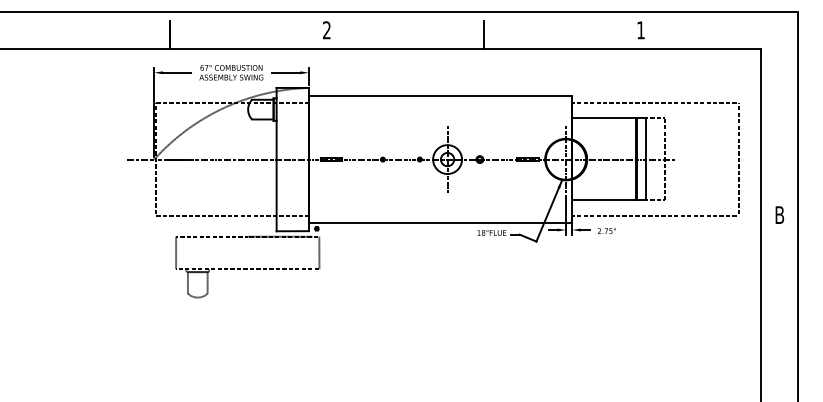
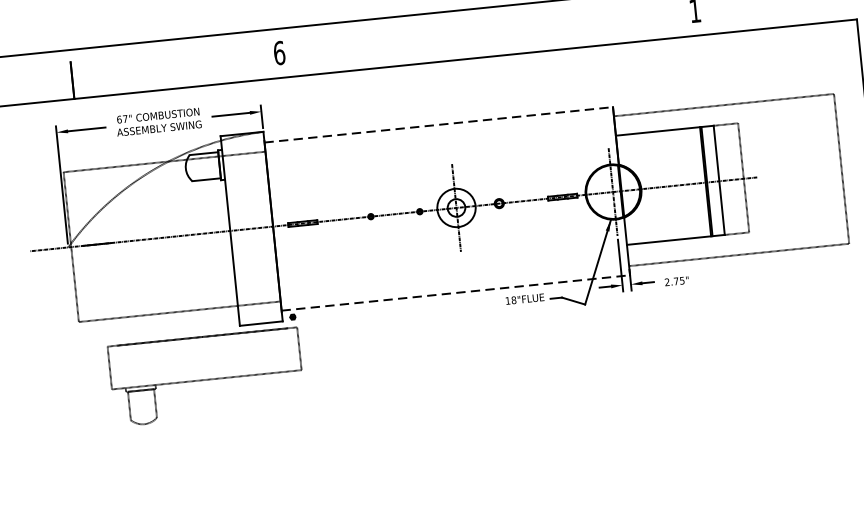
text: (326, 30) -> (278, 53), 2 -> 6
line: (484, 35) -> (488, 38), removed
line: (440, 96) -> (438, 125), solid -> dashed
line: (440, 223) -> (455, 293), solid -> dashed

